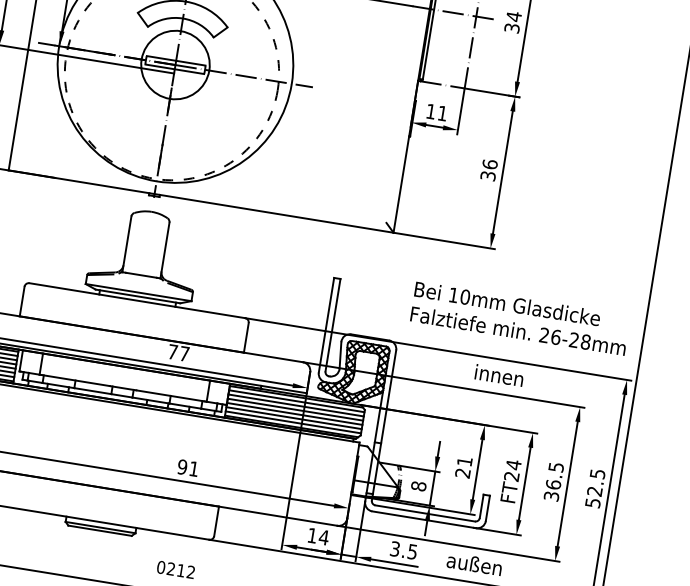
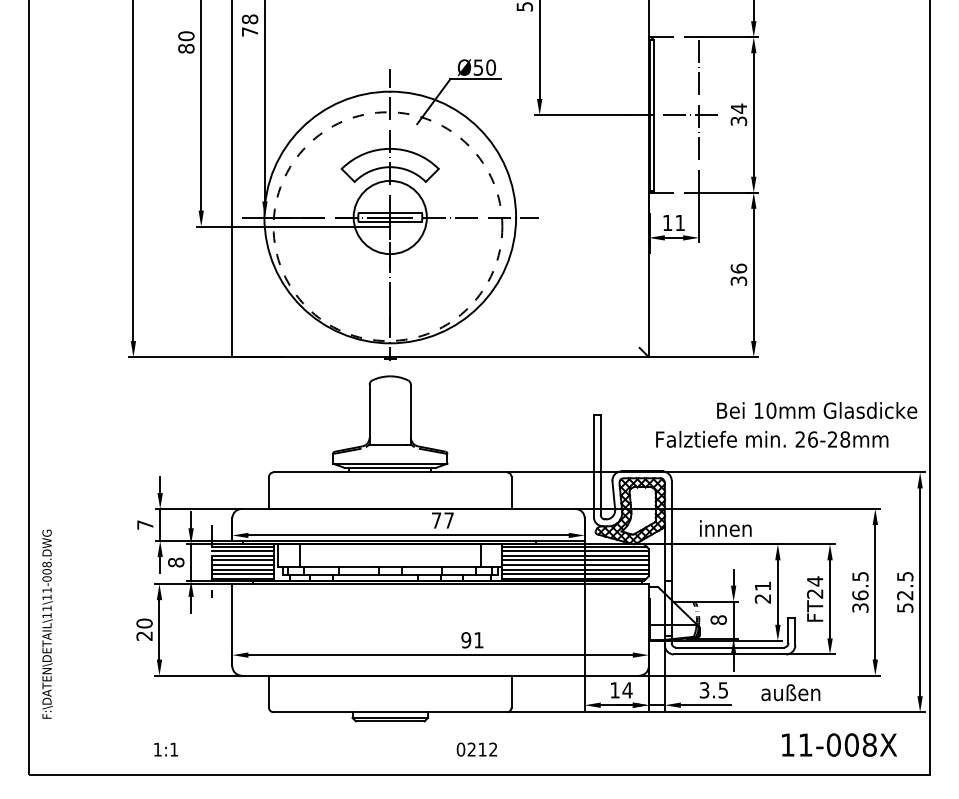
text: (507, 303) -> (817, 410), moved
text: (518, 331) -> (772, 439), moved
text: (499, 375) -> (725, 528), moved

